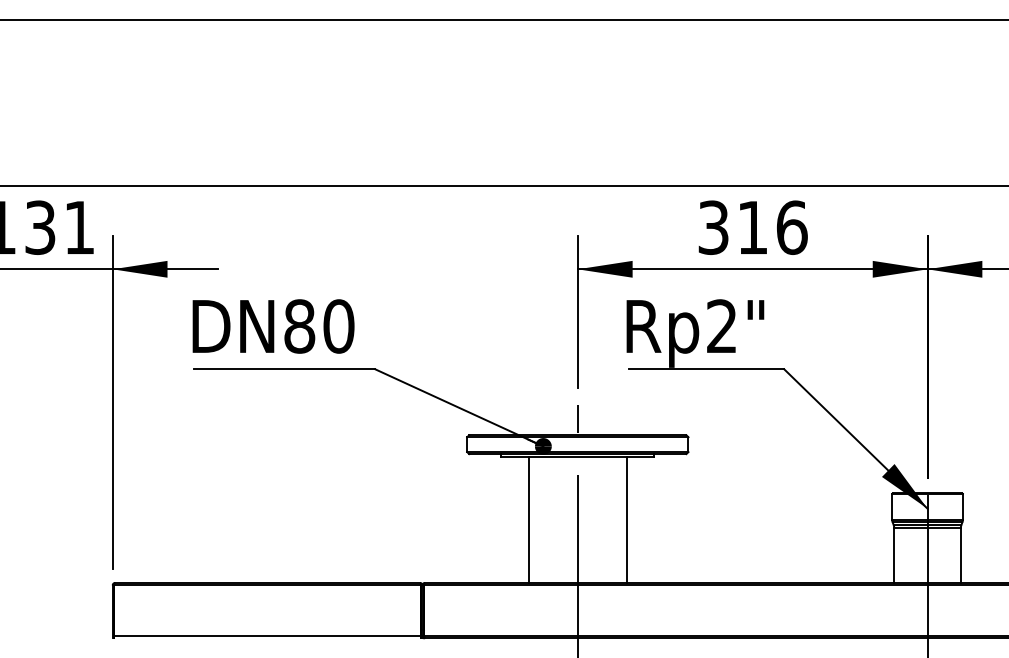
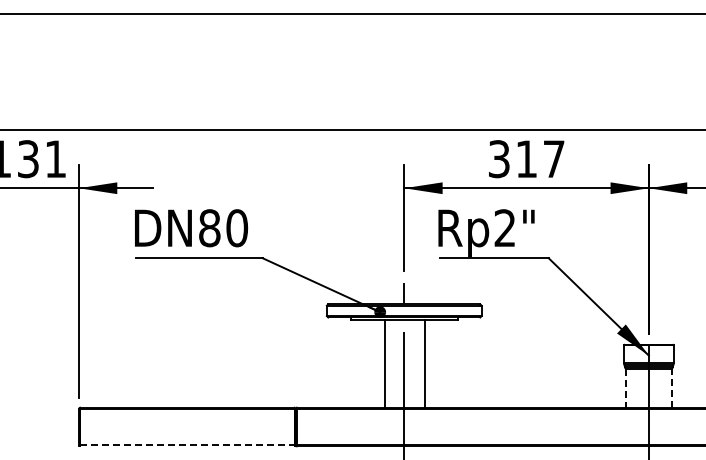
text: (792, 228) -> (554, 159), 316 -> 317
line: (528, 519) -> (384, 363), moved
line: (626, 519) -> (424, 363), moved
line: (961, 554) -> (672, 387), solid -> dashed
line: (894, 555) -> (625, 388), solid -> dashed
line: (267, 635) -> (187, 444), solid -> dashed

